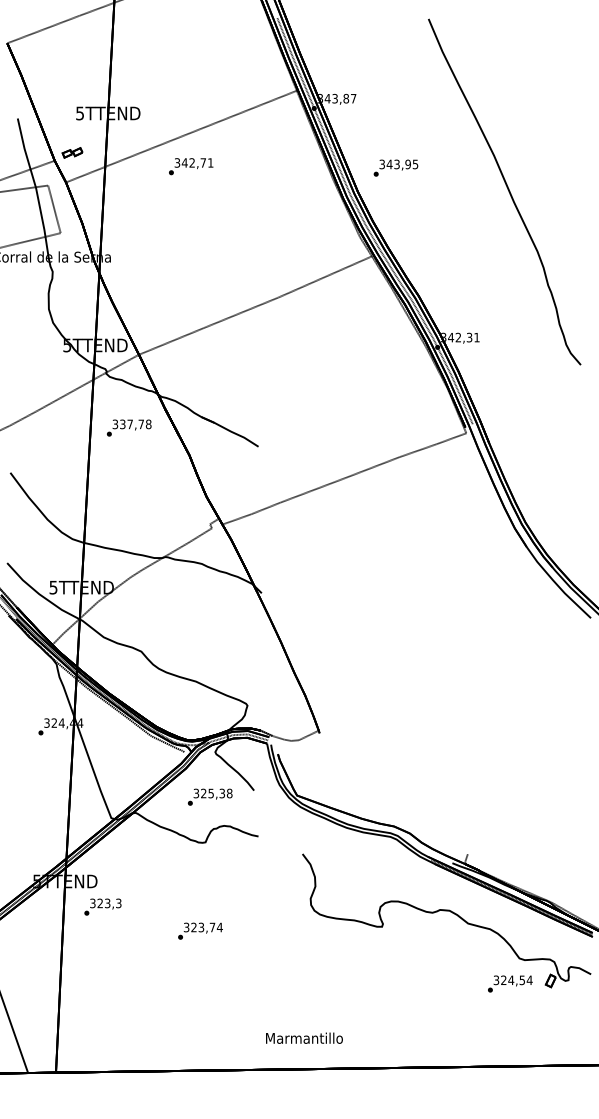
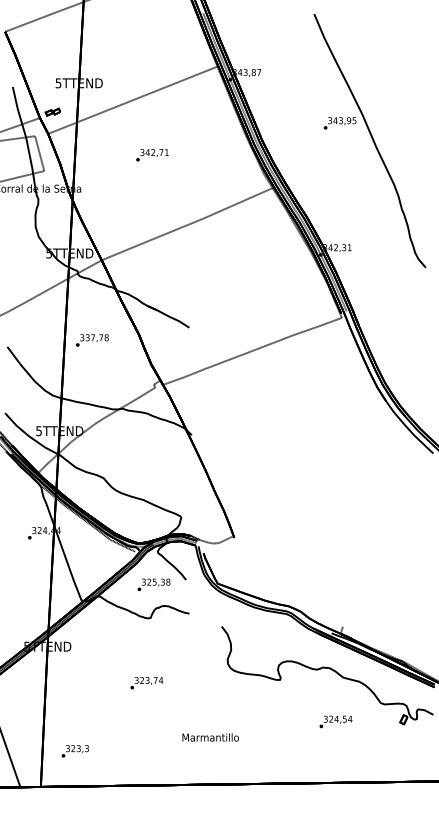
text: (191, 166) -> (152, 155), moved
text: (395, 167) -> (339, 122), moved
text: (129, 427) -> (92, 340), moved
text: (102, 906) -> (74, 750), moved
text: (510, 983) -> (336, 721), moved
text: (304, 1037) -> (210, 736), moved

